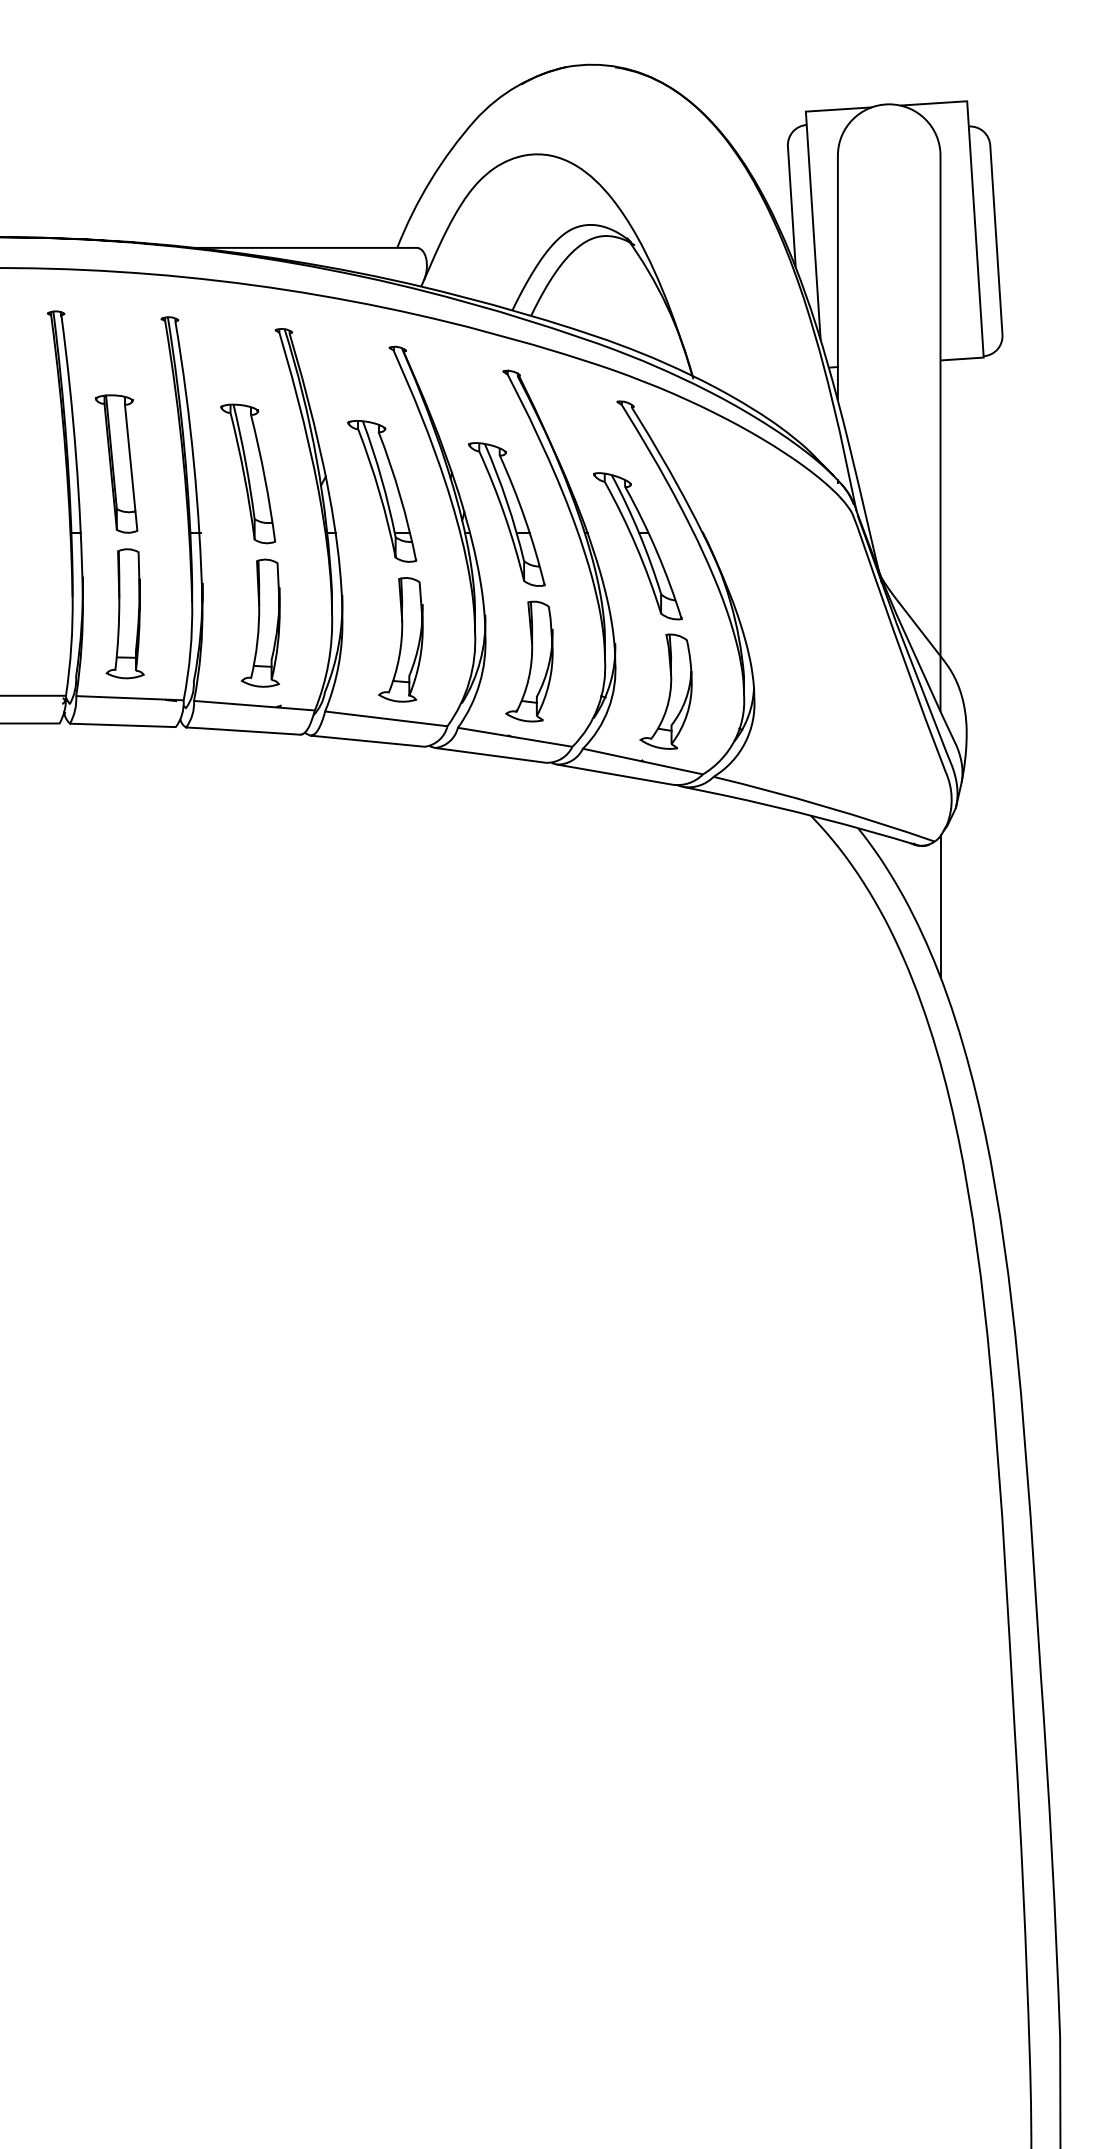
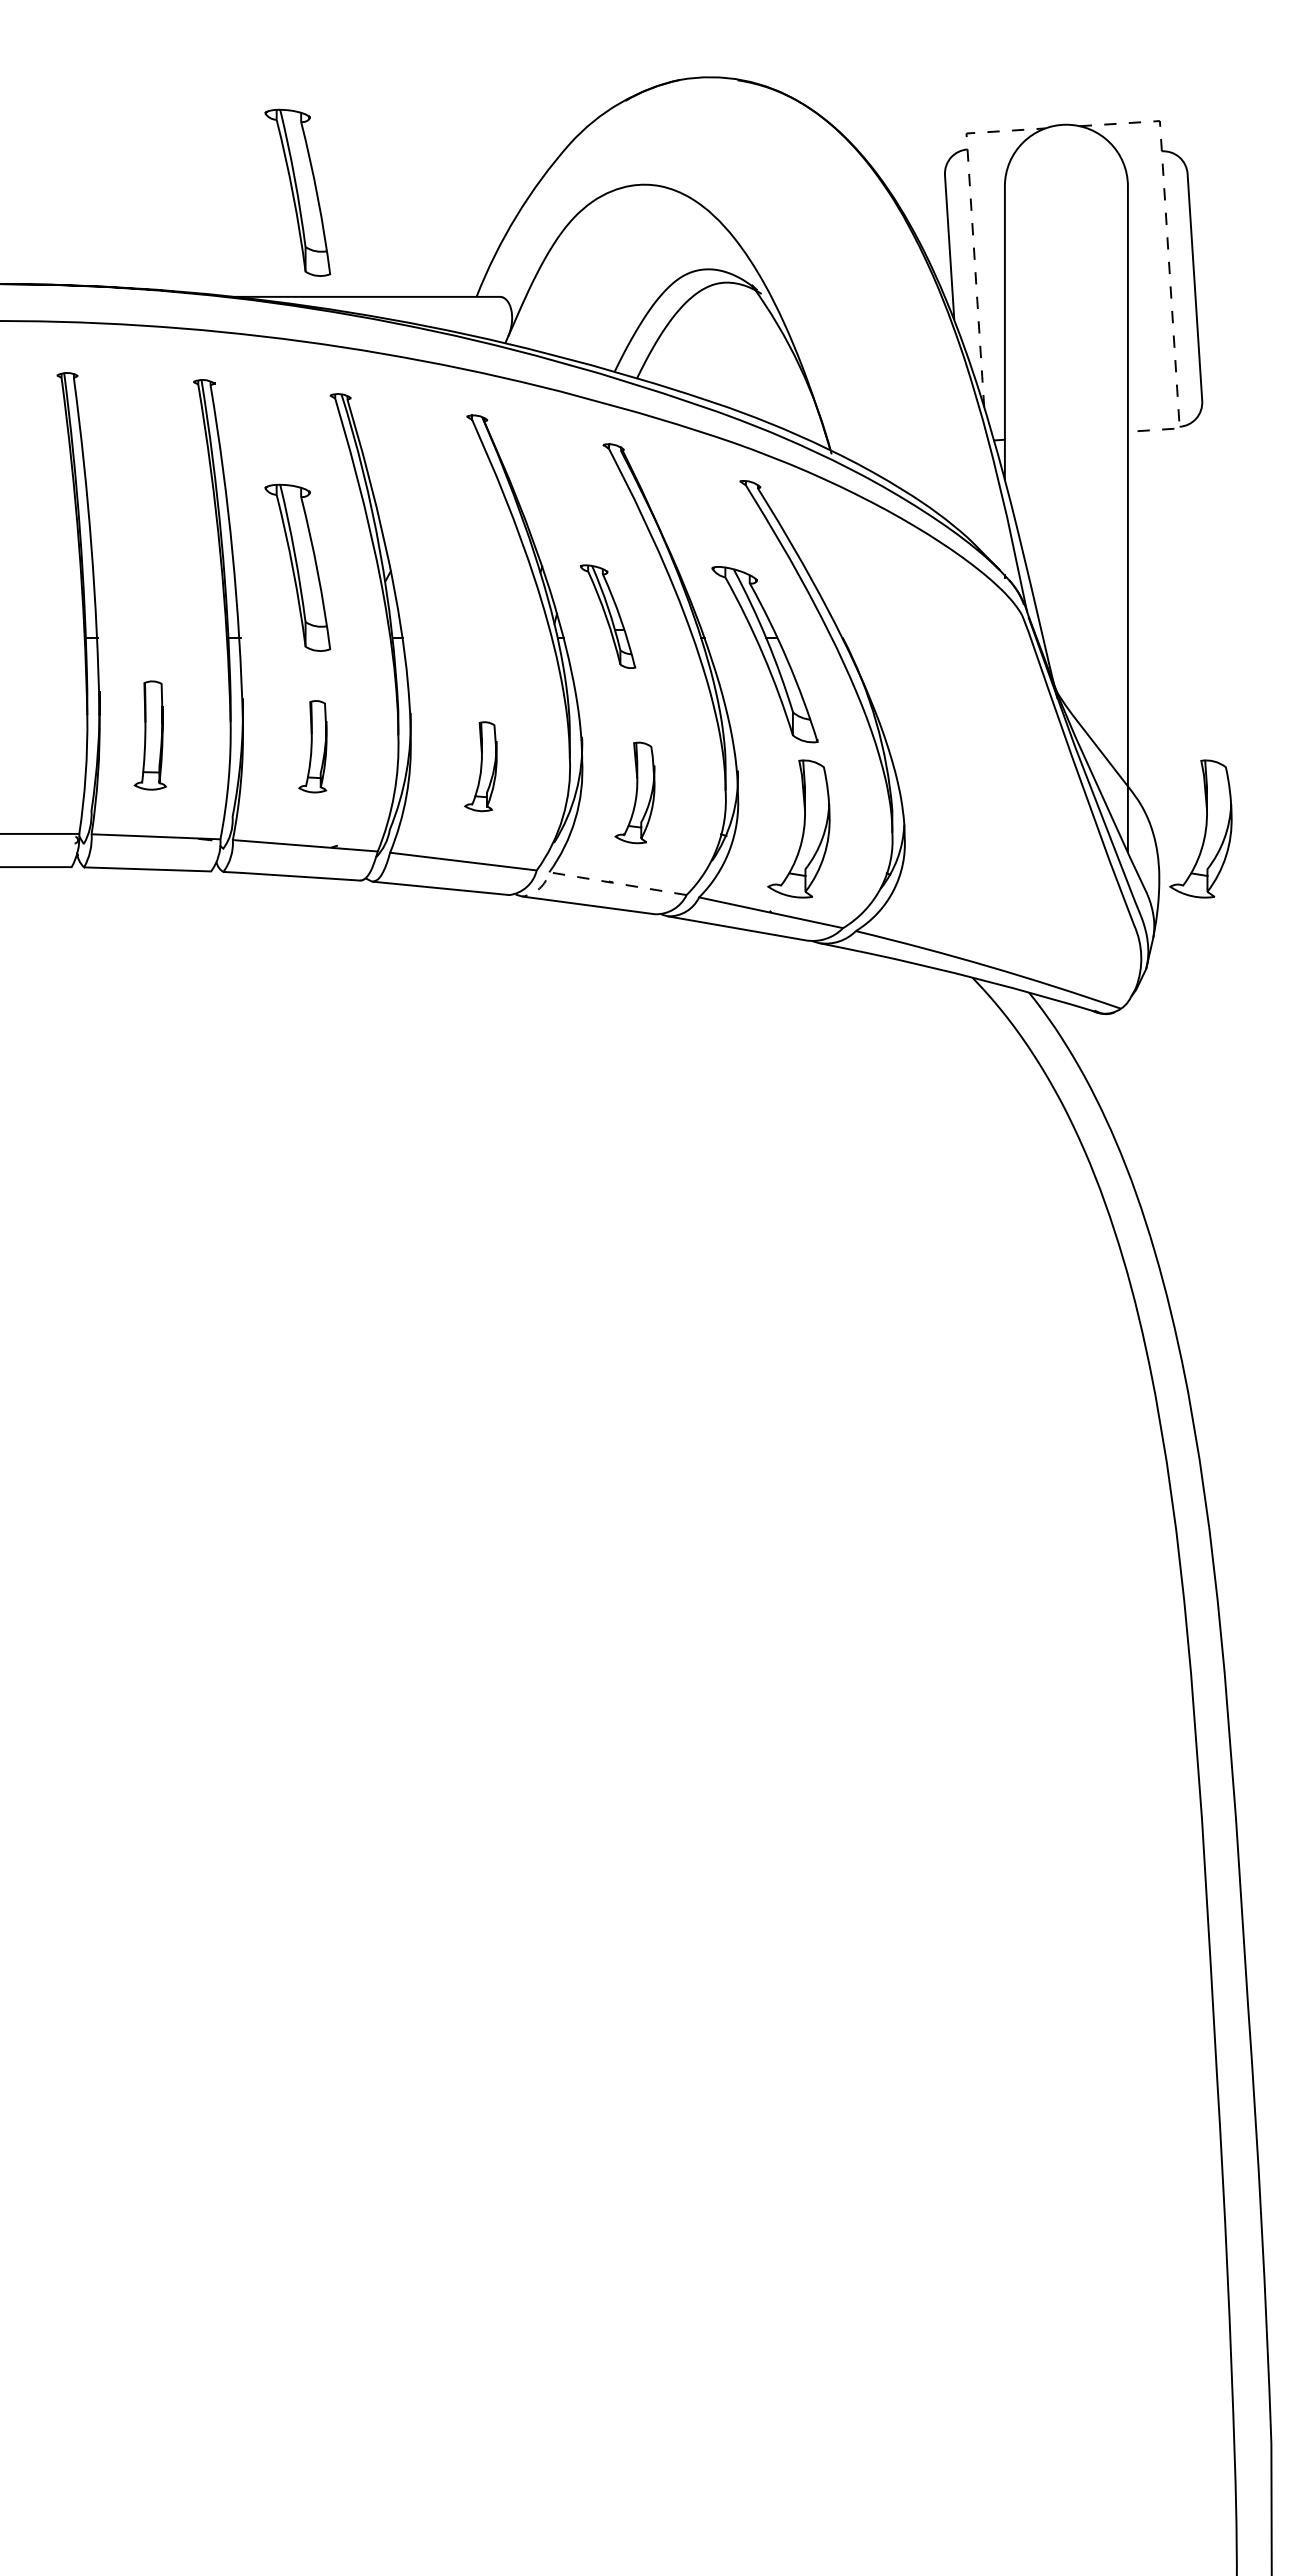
part: (247, 160) -> (297, 192), added
line: (810, 192) -> (972, 230), solid -> dashed
line: (974, 217) -> (1168, 260), solid -> dashed
part: (116, 463) -> (139, 555), removed
part: (382, 491) -> (458, 588), removed
part: (506, 514) -> (607, 616), size x0.6
part: (125, 613) -> (150, 735), size x0.7
part: (260, 622) -> (312, 746), size x0.6
part: (400, 639) -> (480, 766), size x0.6
part: (528, 661) -> (634, 792), size x0.7
part: (1001, 691) -> (1200, 828), added
line: (492, 733) -> (590, 879), solid -> dashed
line: (940, 906) -> (1127, 1086), removed

